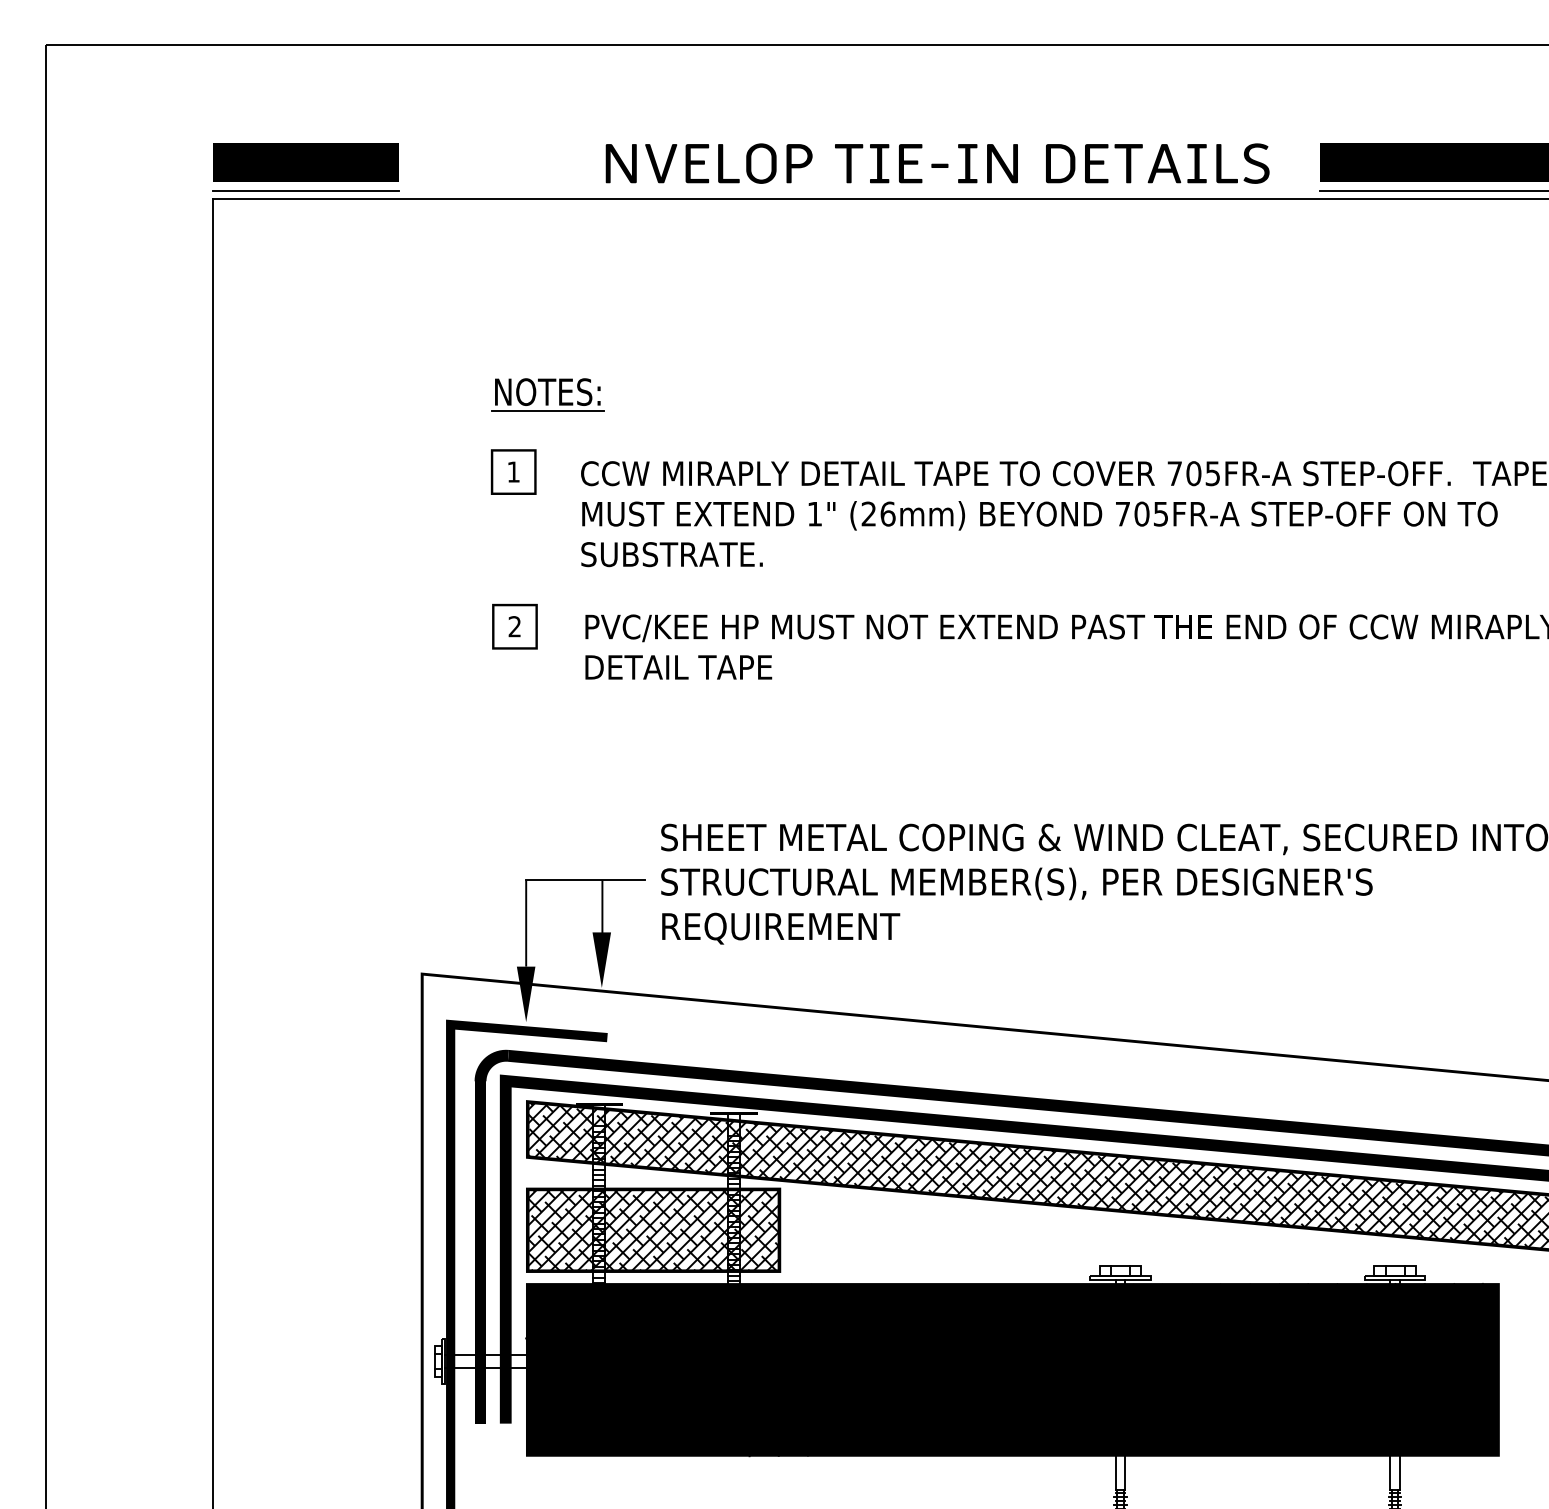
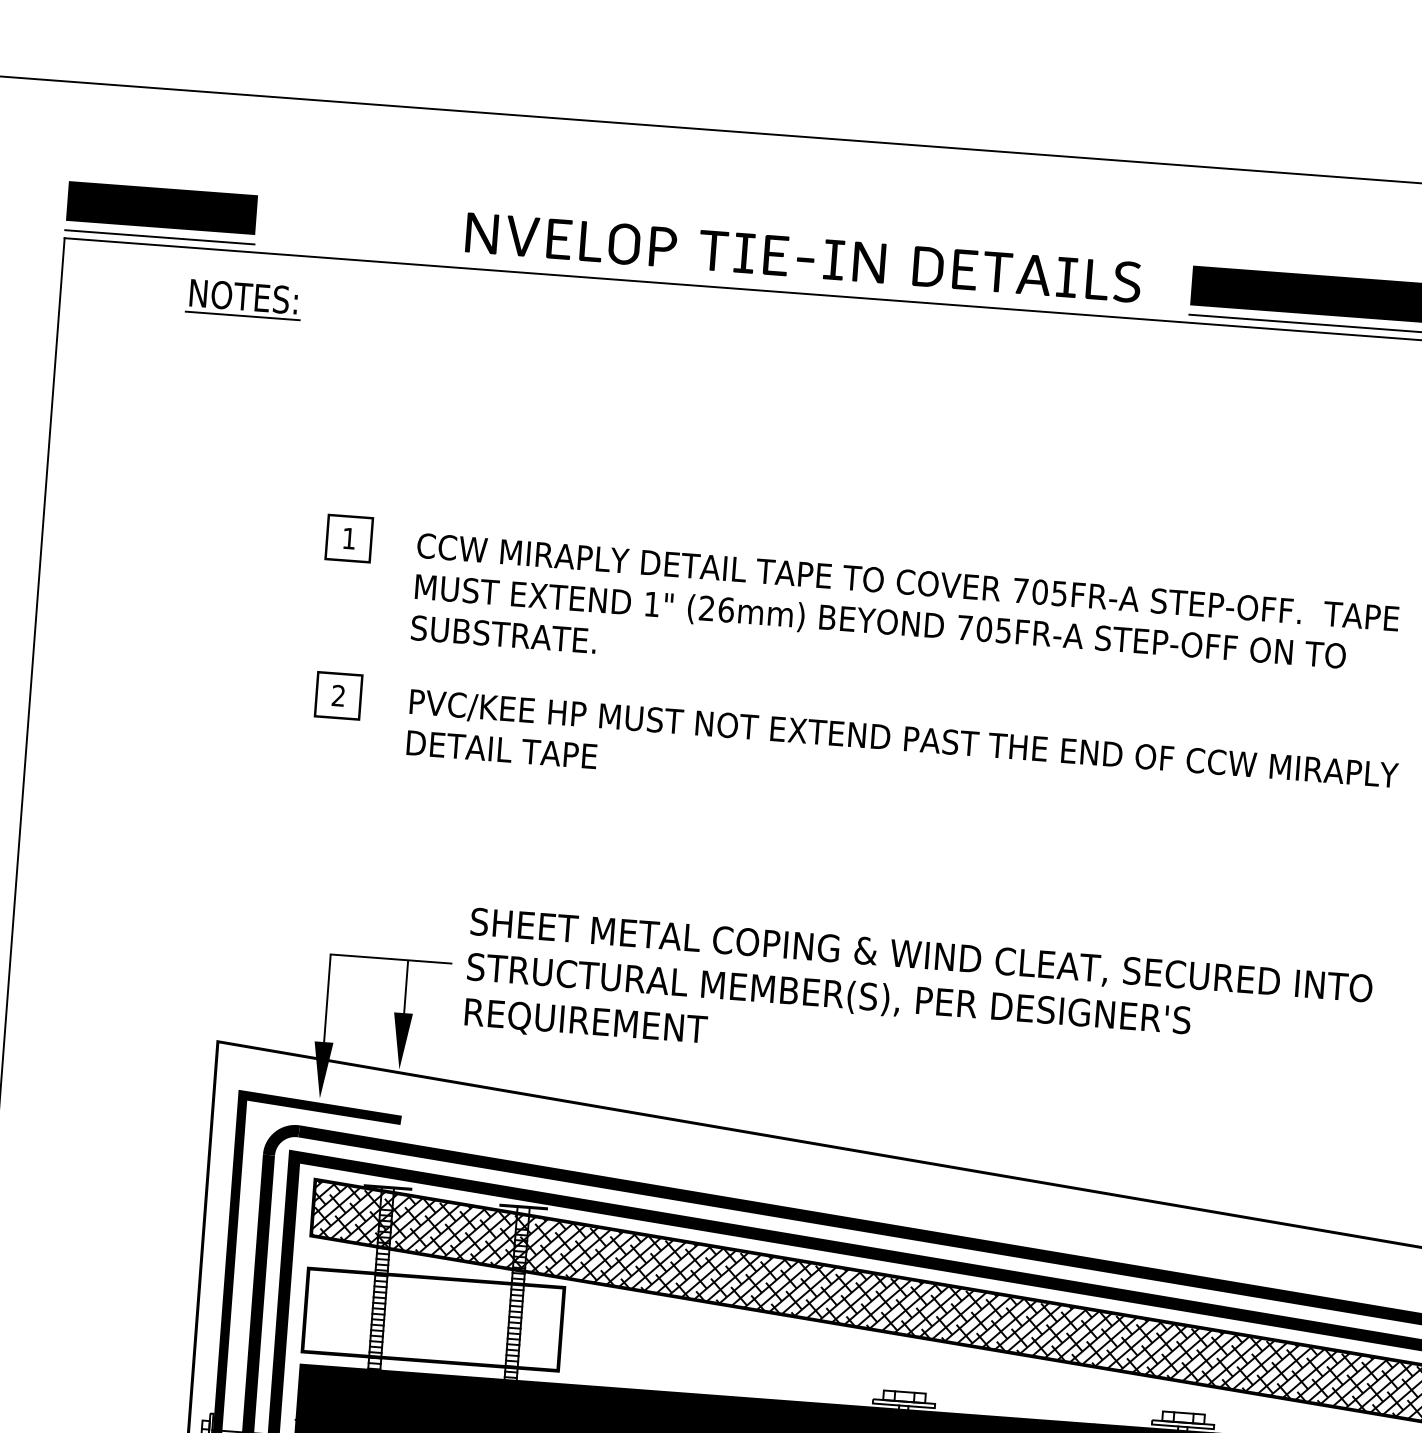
part: (547, 394) -> (243, 299), moved
hatch: (653, 1230) -> (433, 1319), removed

